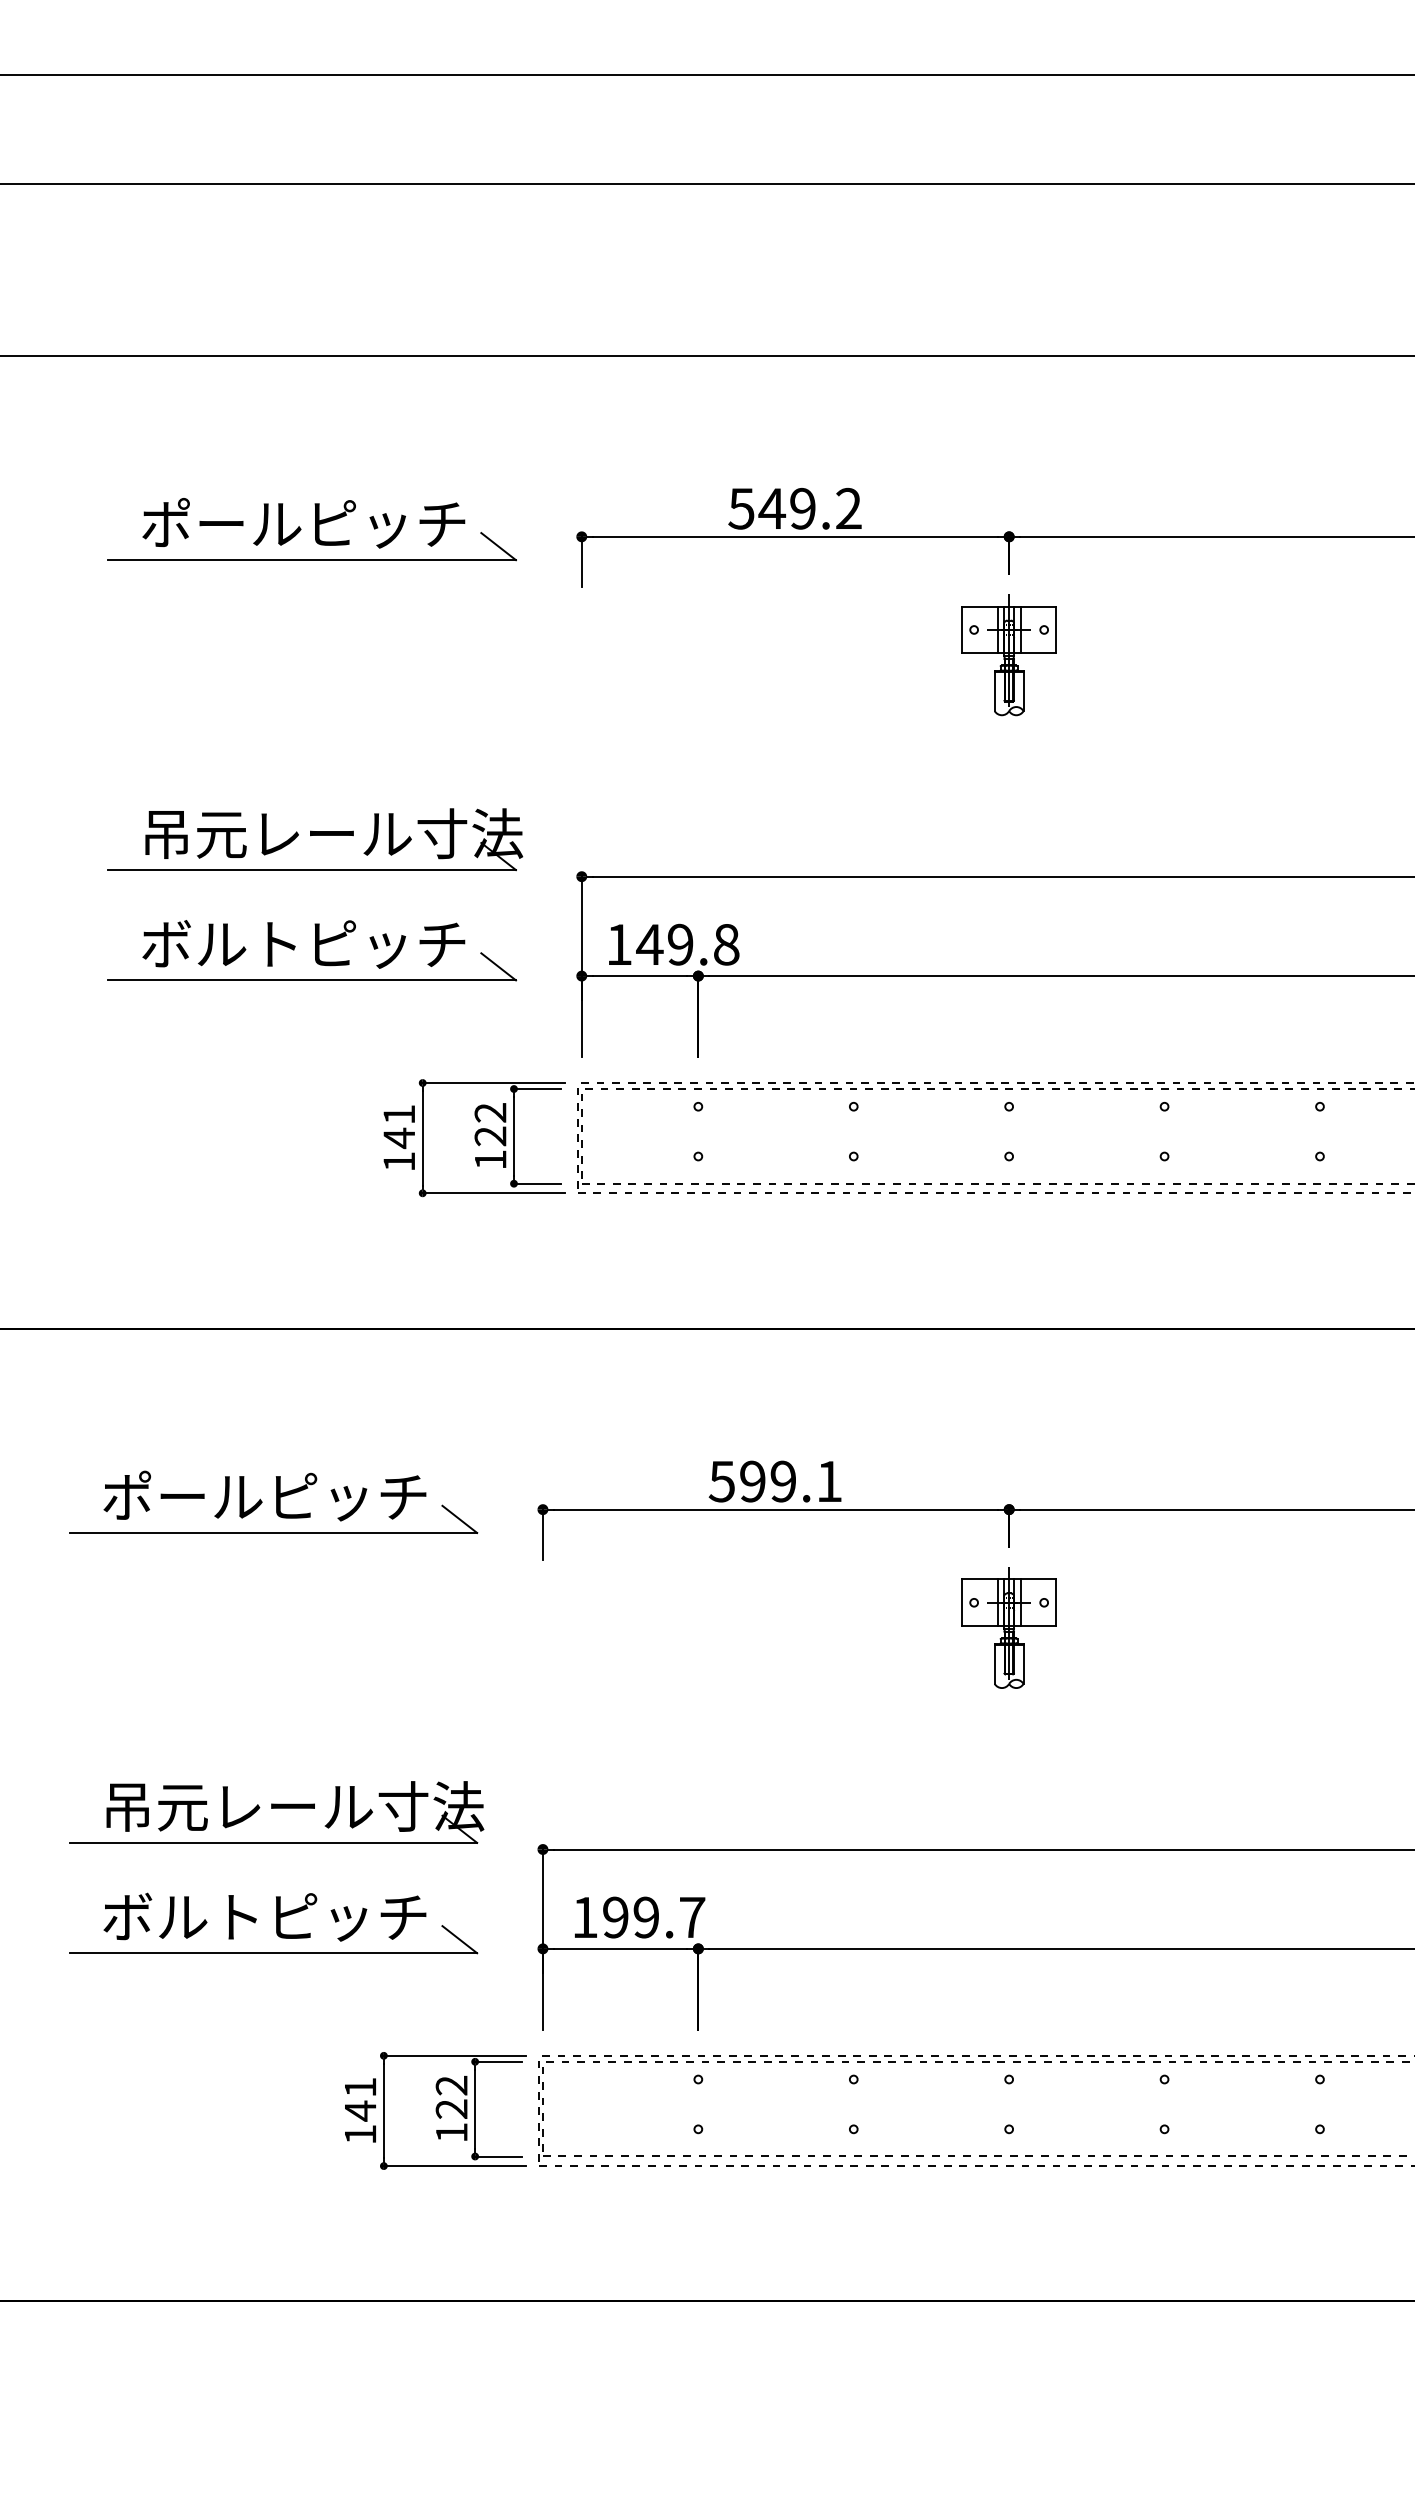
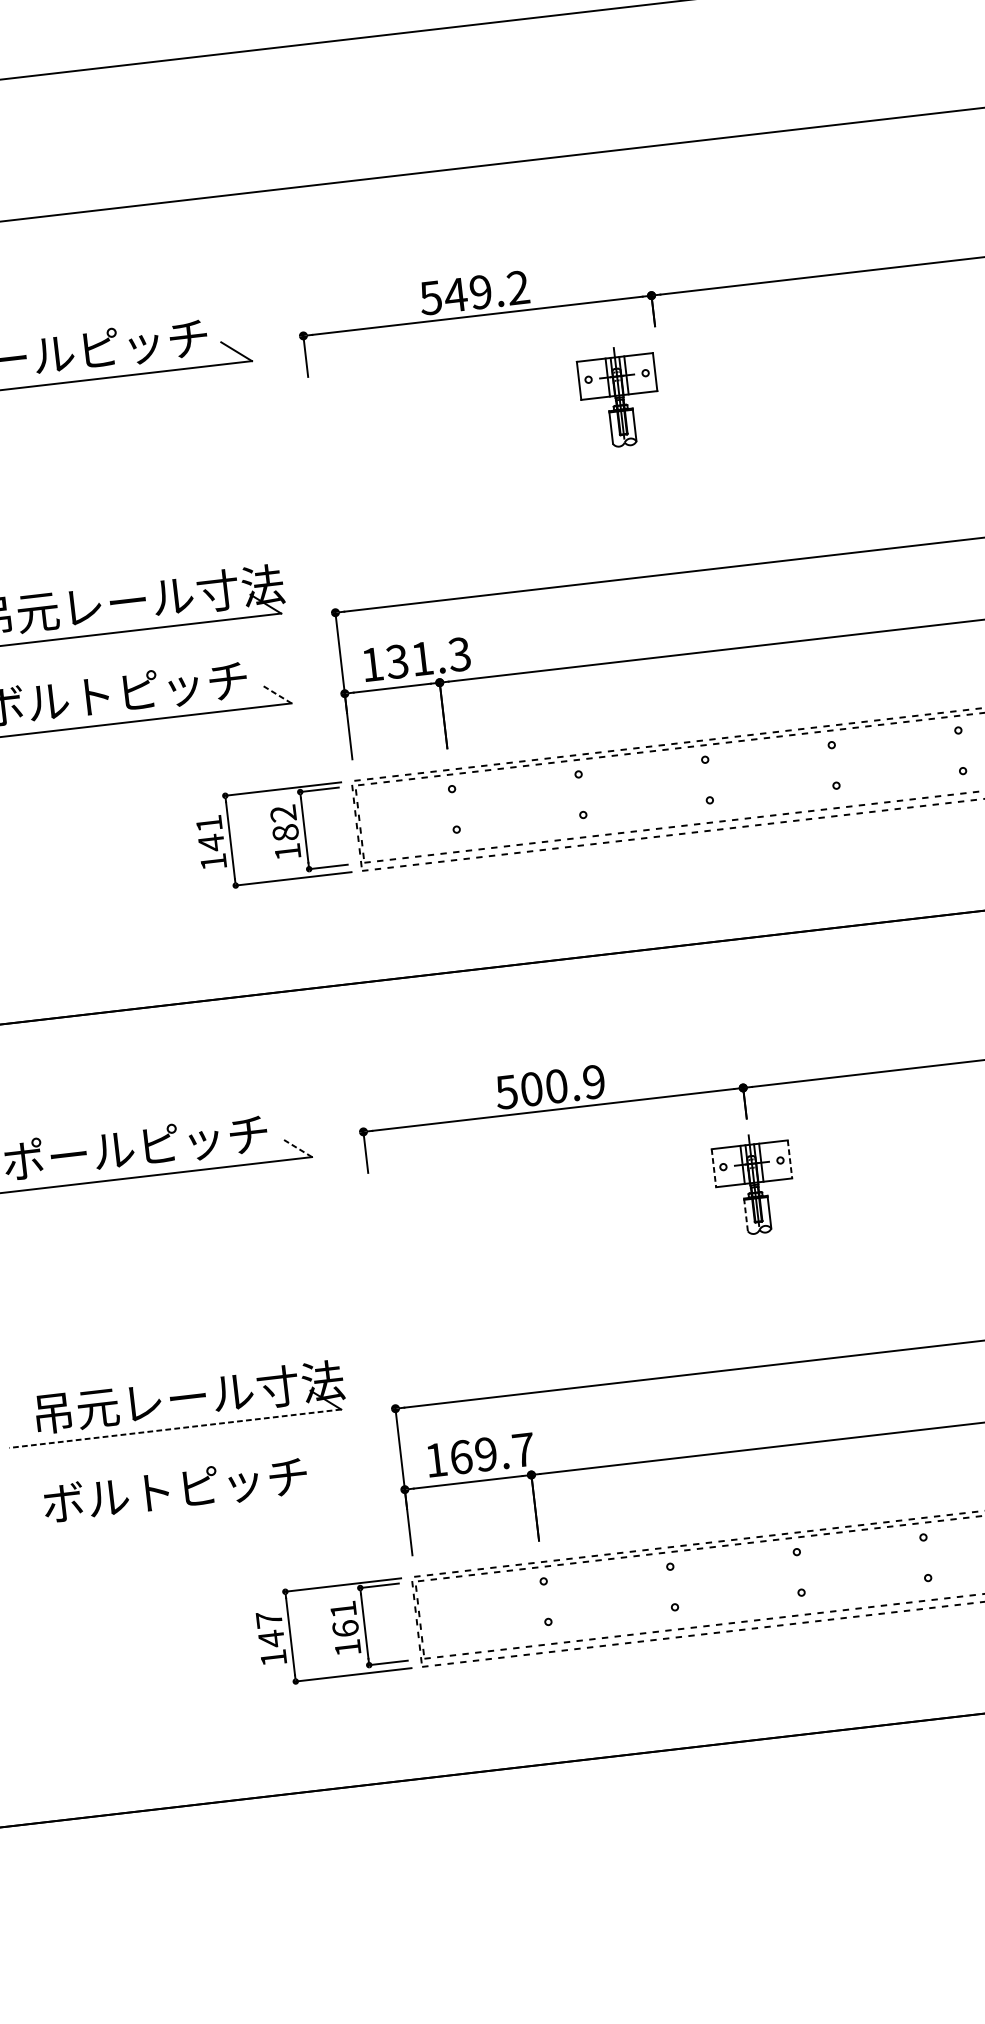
part: (1008, 655) -> (618, 397), moved
text: (687, 944) -> (427, 657), 149.8 -> 131.3
line: (498, 966) -> (276, 693), solid -> dashed
text: (490, 1136) -> (285, 832), 122 -> 182
text: (790, 1481) -> (562, 1085), 599.1 -> 500.9
line: (459, 1519) -> (296, 1147), solid -> dashed
line: (962, 1603) -> (714, 1168), solid -> dashed
line: (1055, 1603) -> (789, 1160), solid -> dashed
line: (994, 1664) -> (745, 1215), solid -> dashed
line: (273, 1842) -> (175, 1428), solid -> dashed
text: (615, 1917) -> (460, 1457), 199.7 -> 169.7
part: (273, 1952) -> (185, 1517), removed
text: (360, 2087) -> (269, 1619), 141 -> 147
text: (451, 2096) -> (344, 1618), 122 -> 161

